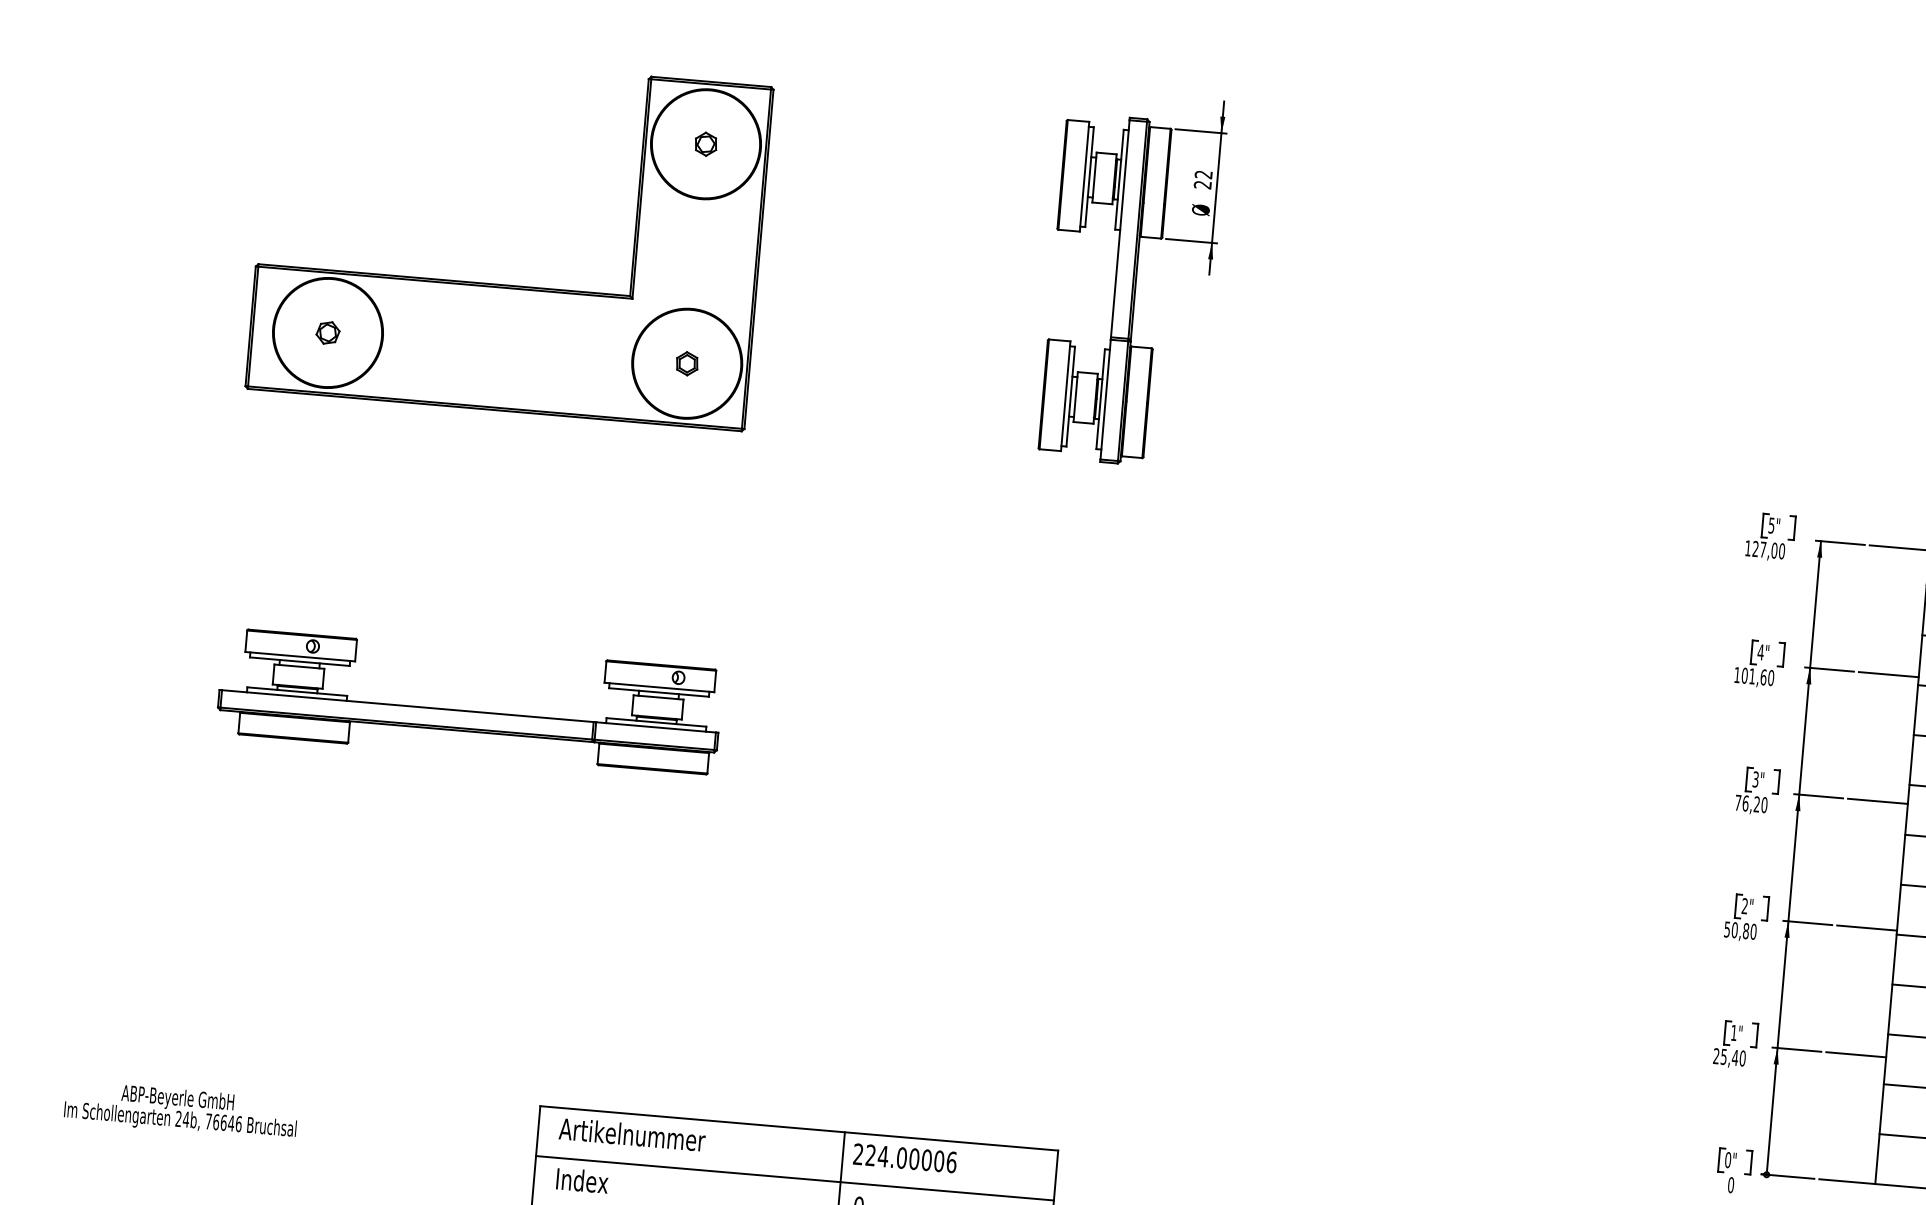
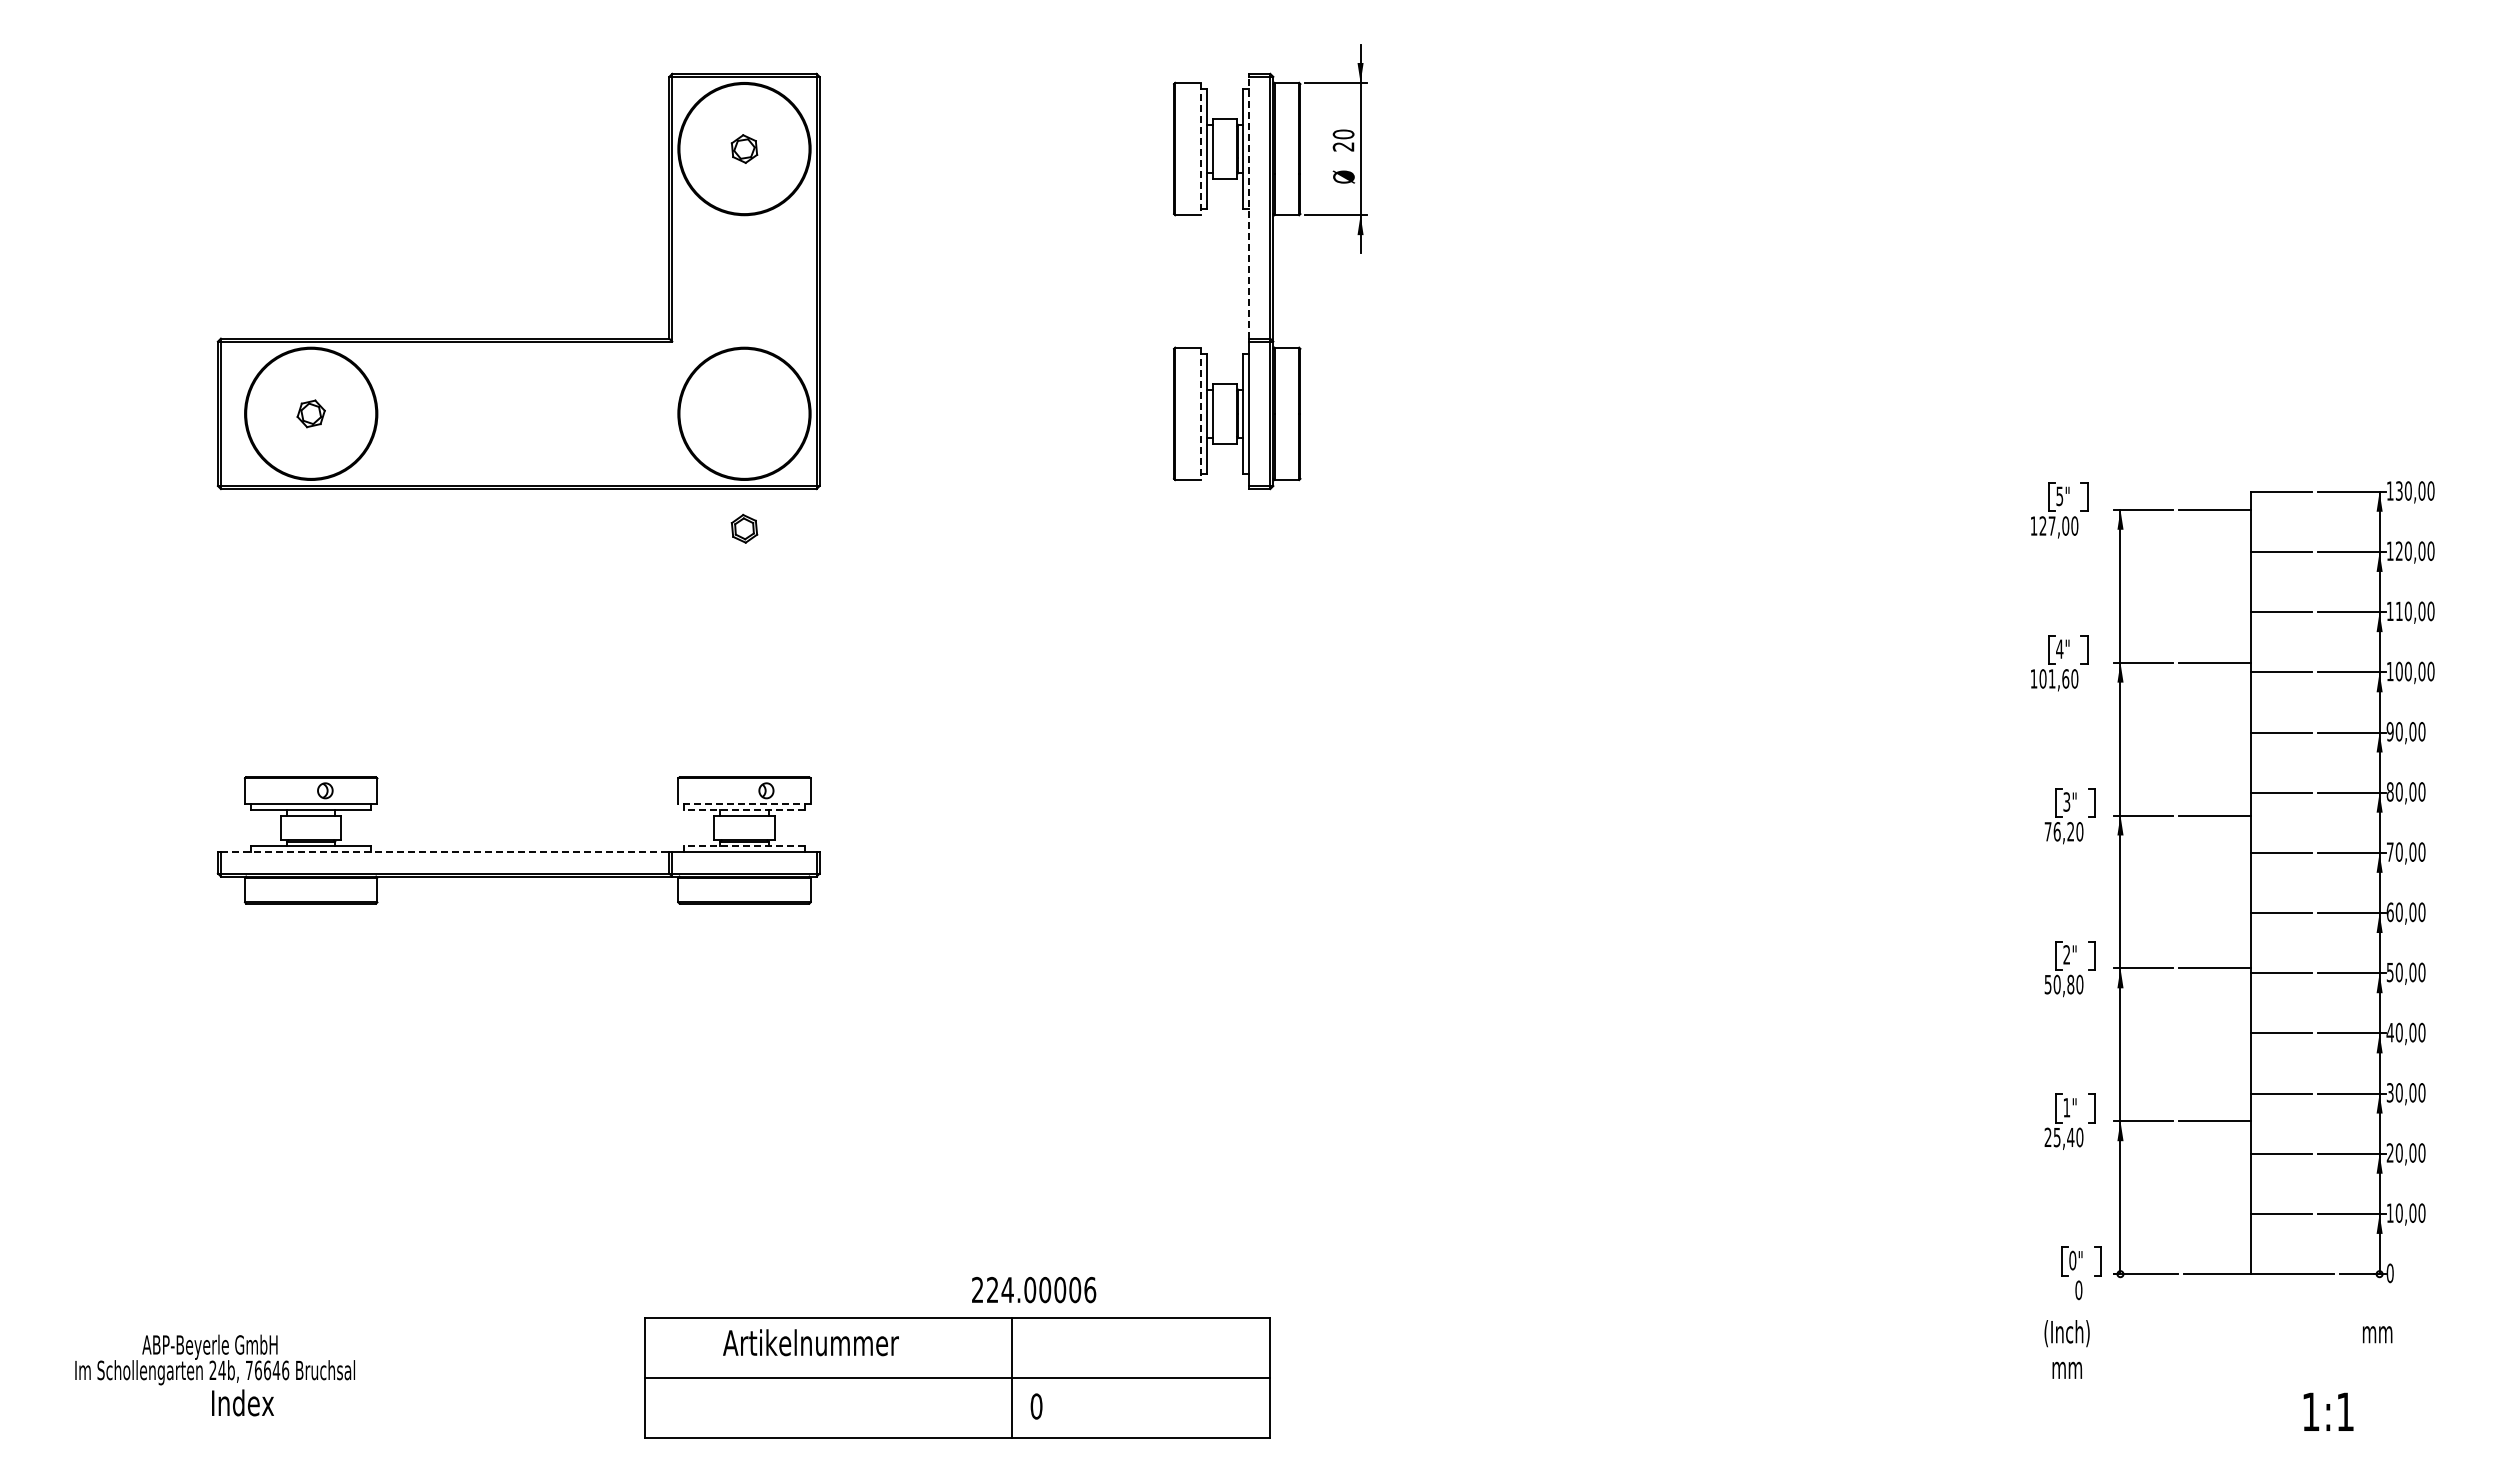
text: (1203, 174) -> (1343, 134), 22 -> 20
line: (1084, 177) -> (1201, 149), solid -> dashed
line: (1120, 228) -> (1249, 207), solid -> dashed
part: (687, 363) -> (744, 528), moved
line: (1066, 396) -> (1201, 414), solid -> dashed
line: (658, 687) -> (743, 804), solid -> dashed
line: (659, 692) -> (744, 810), solid -> dashed
line: (408, 706) -> (445, 852), solid -> dashed
line: (656, 722) -> (744, 846), solid -> dashed
text: (631, 1134) -> (810, 1342), moved
text: (905, 1158) -> (1034, 1290), moved
text: (582, 1180) -> (242, 1402), moved

